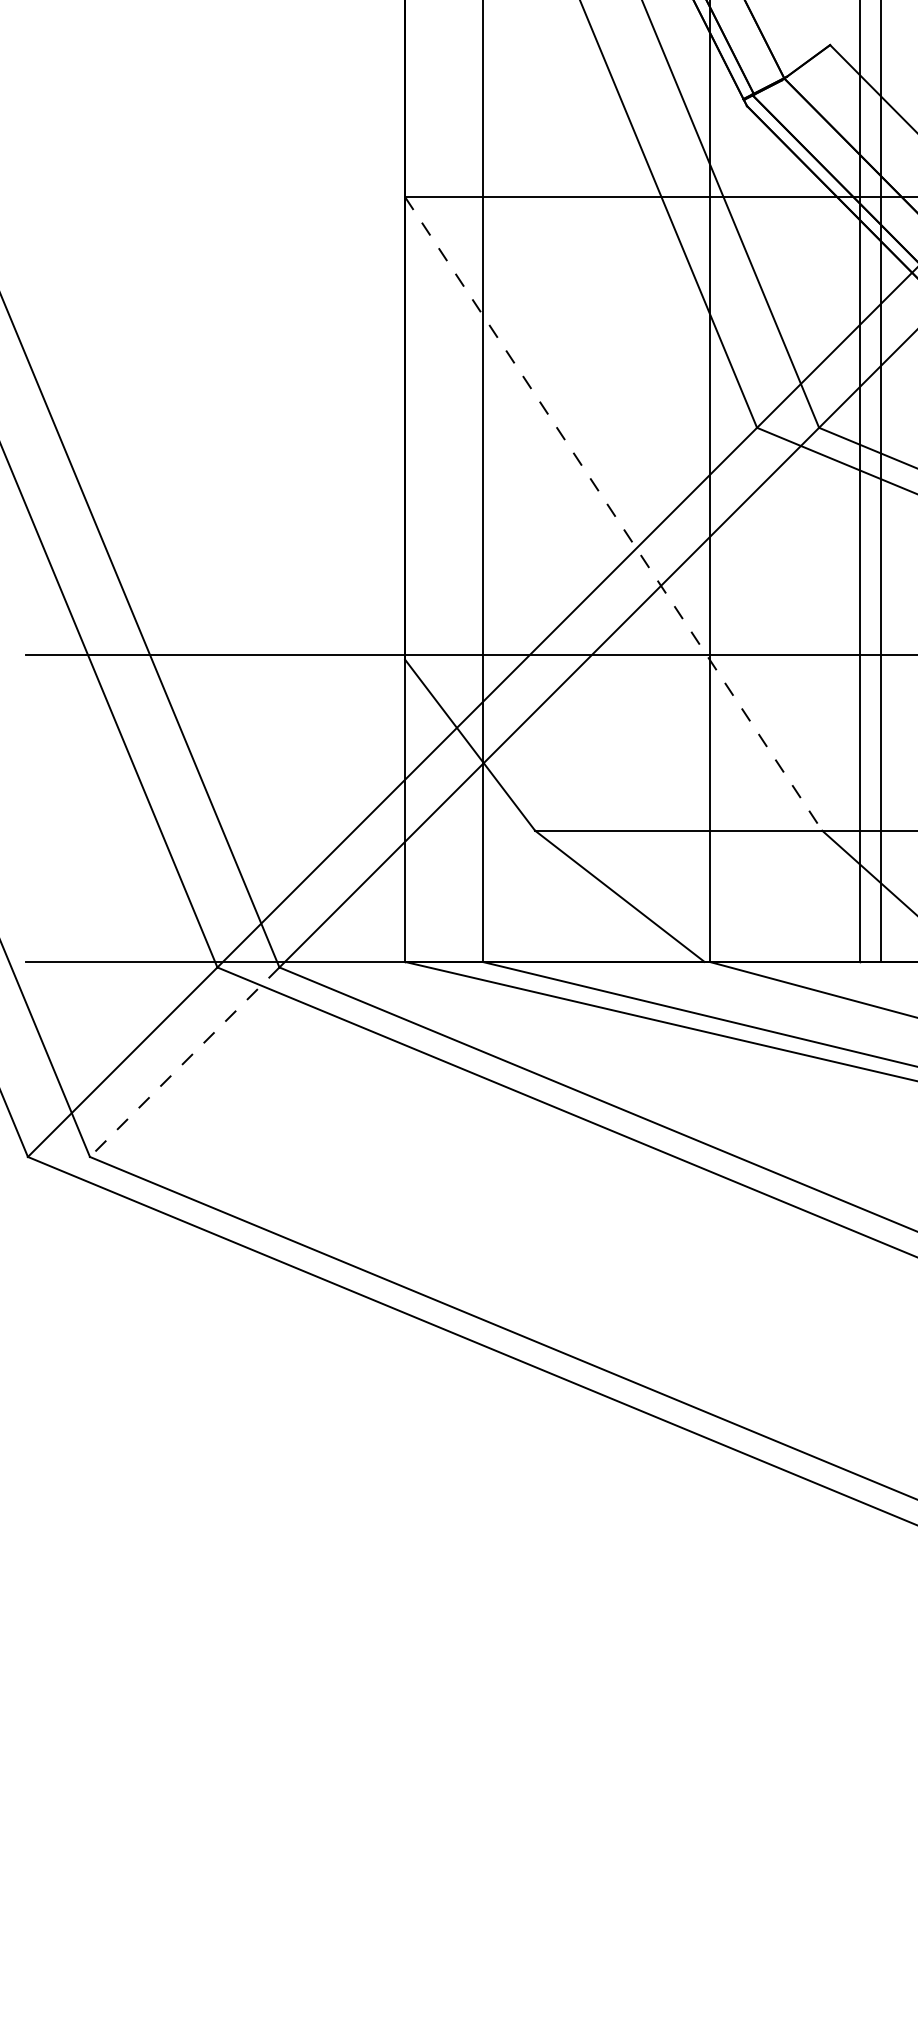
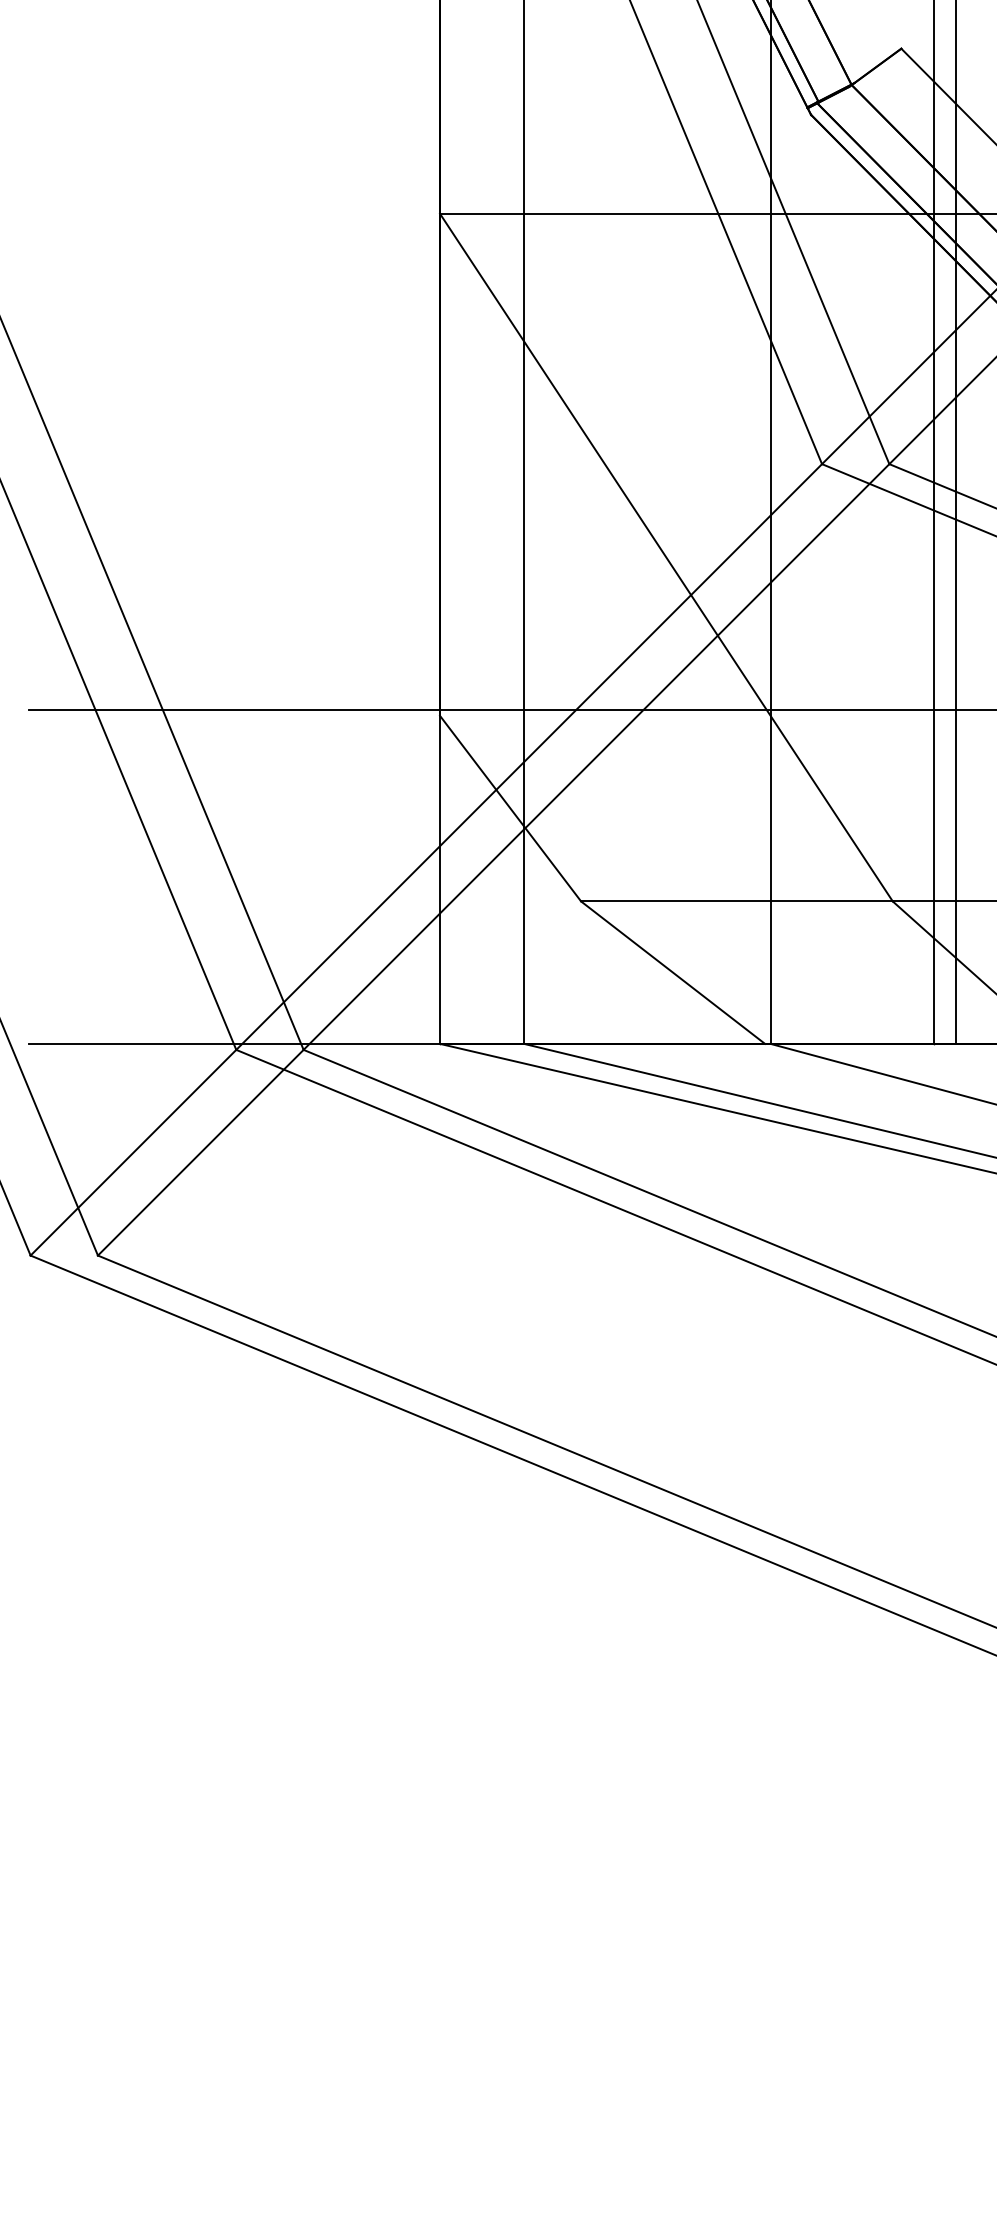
line: (613, 513) -> (666, 557), dashed -> solid
line: (184, 1062) -> (200, 1153), dashed -> solid

